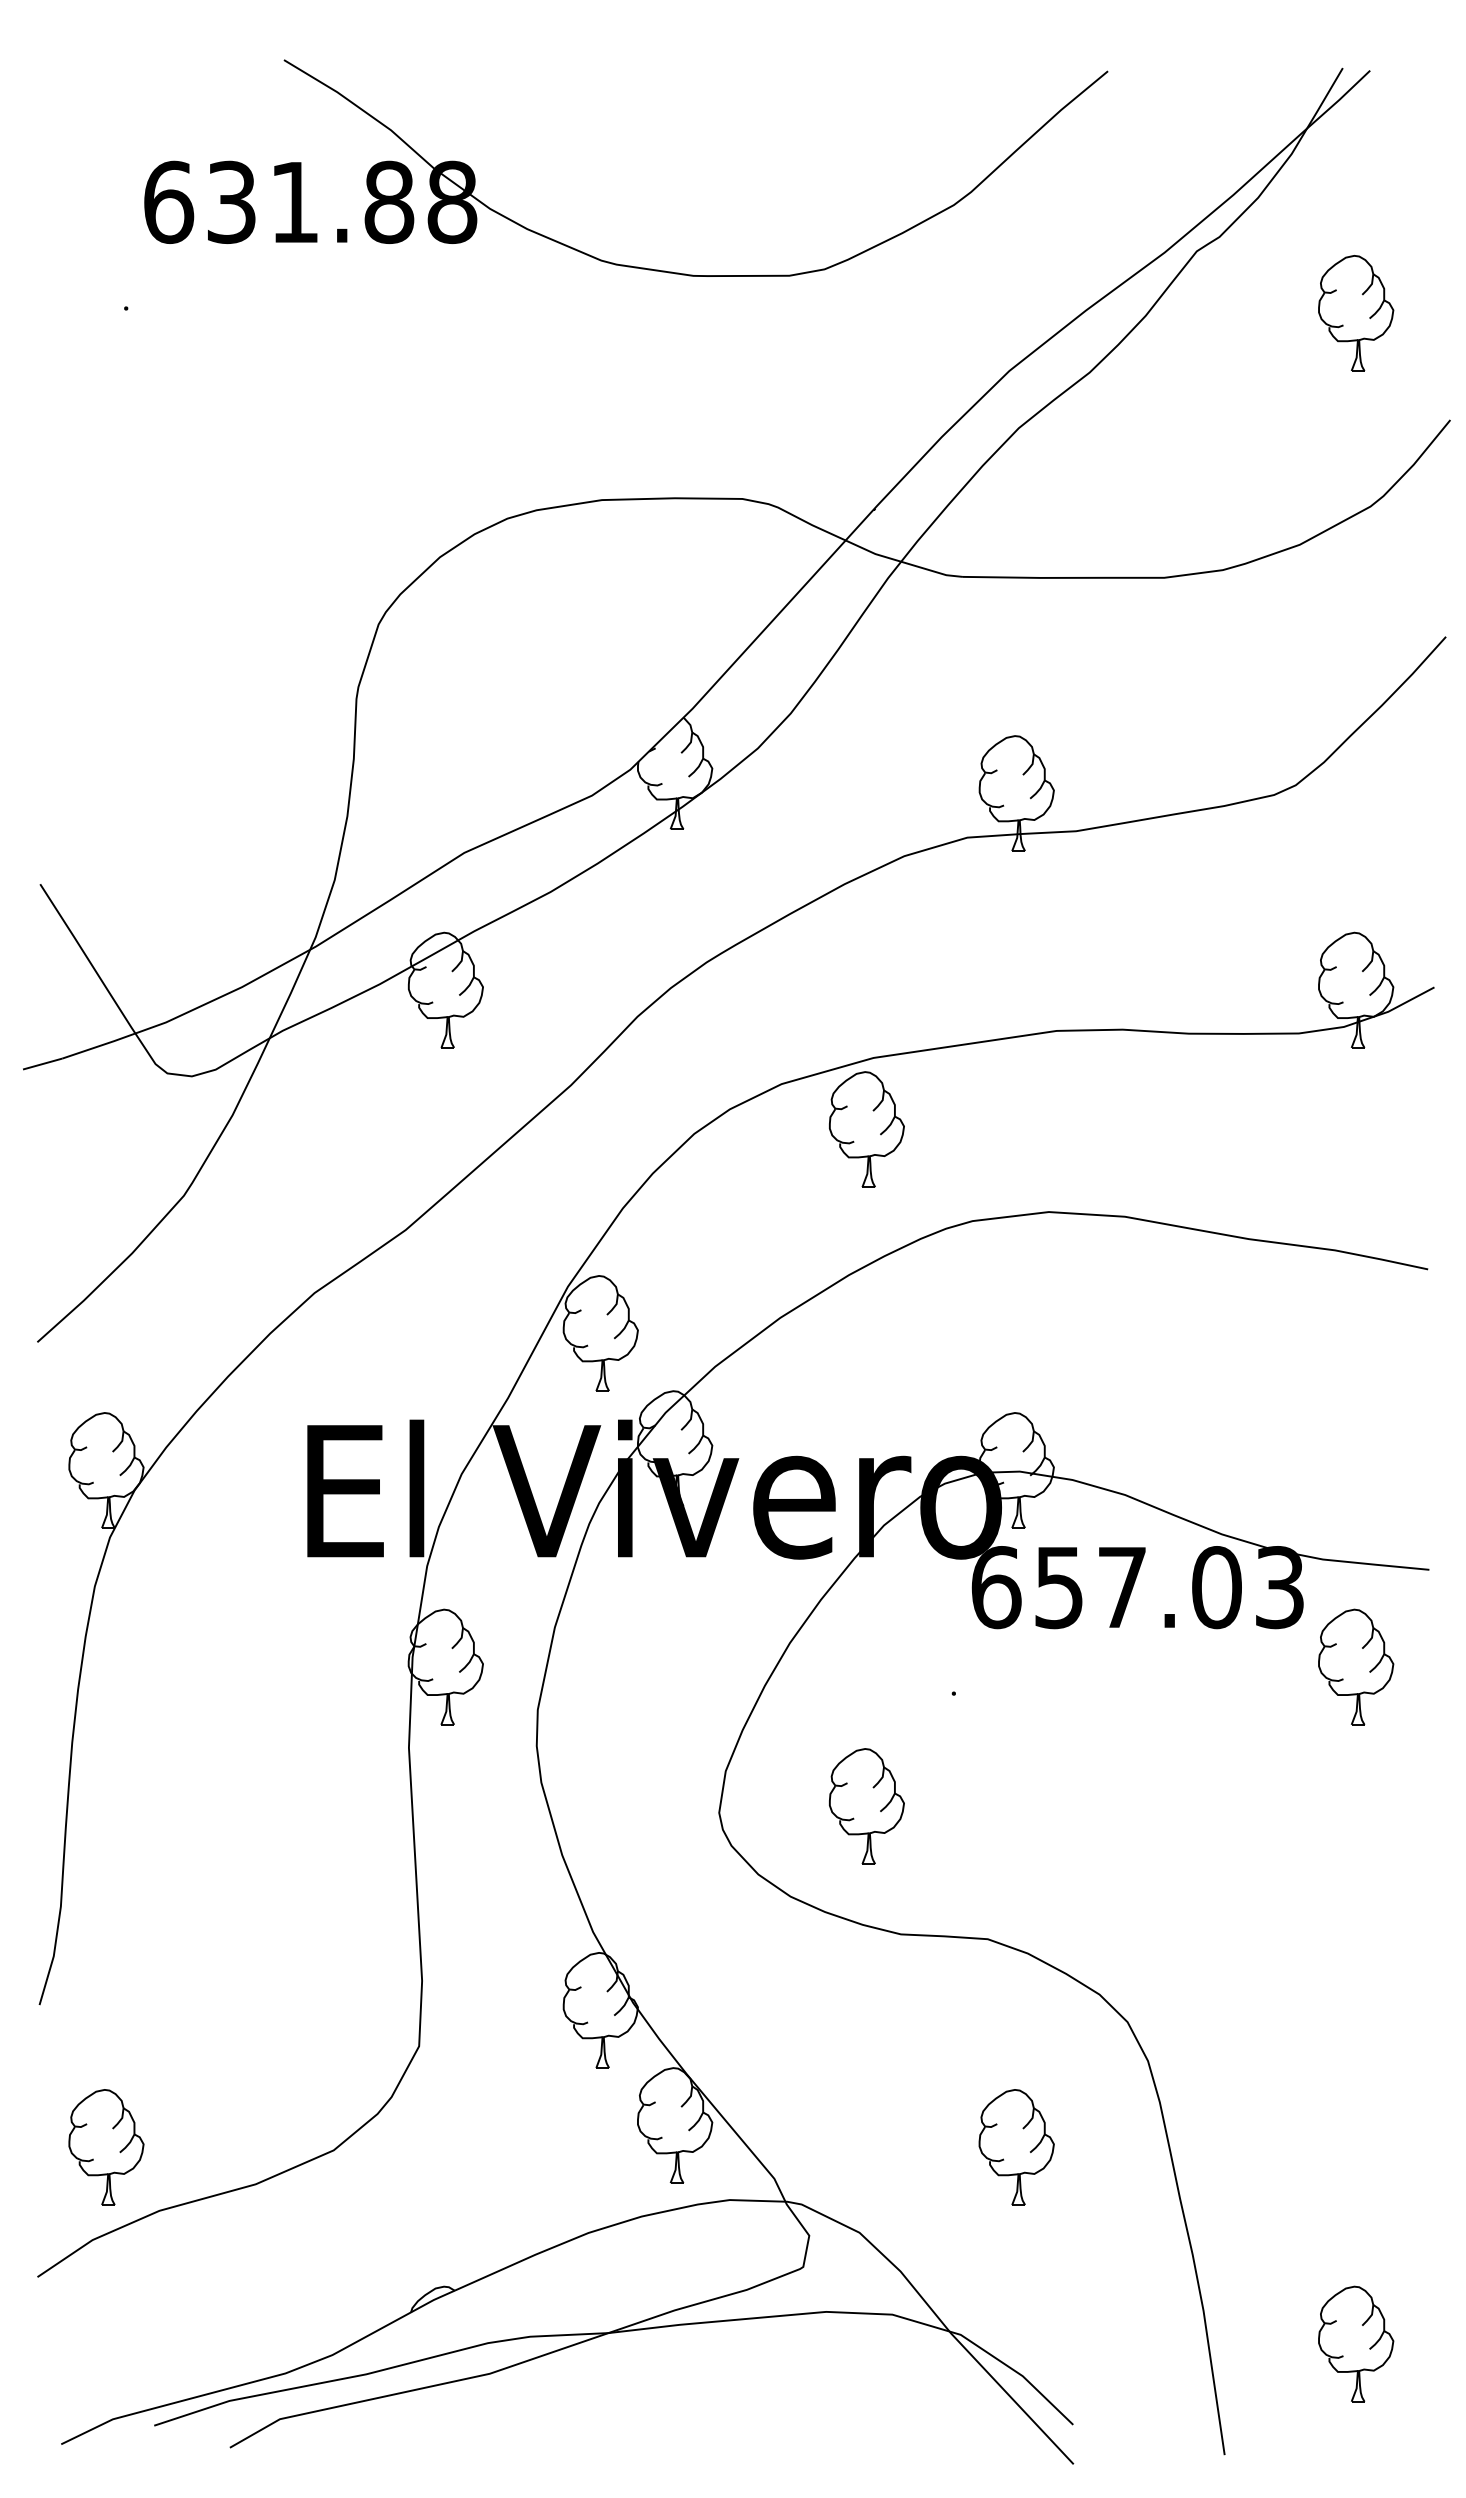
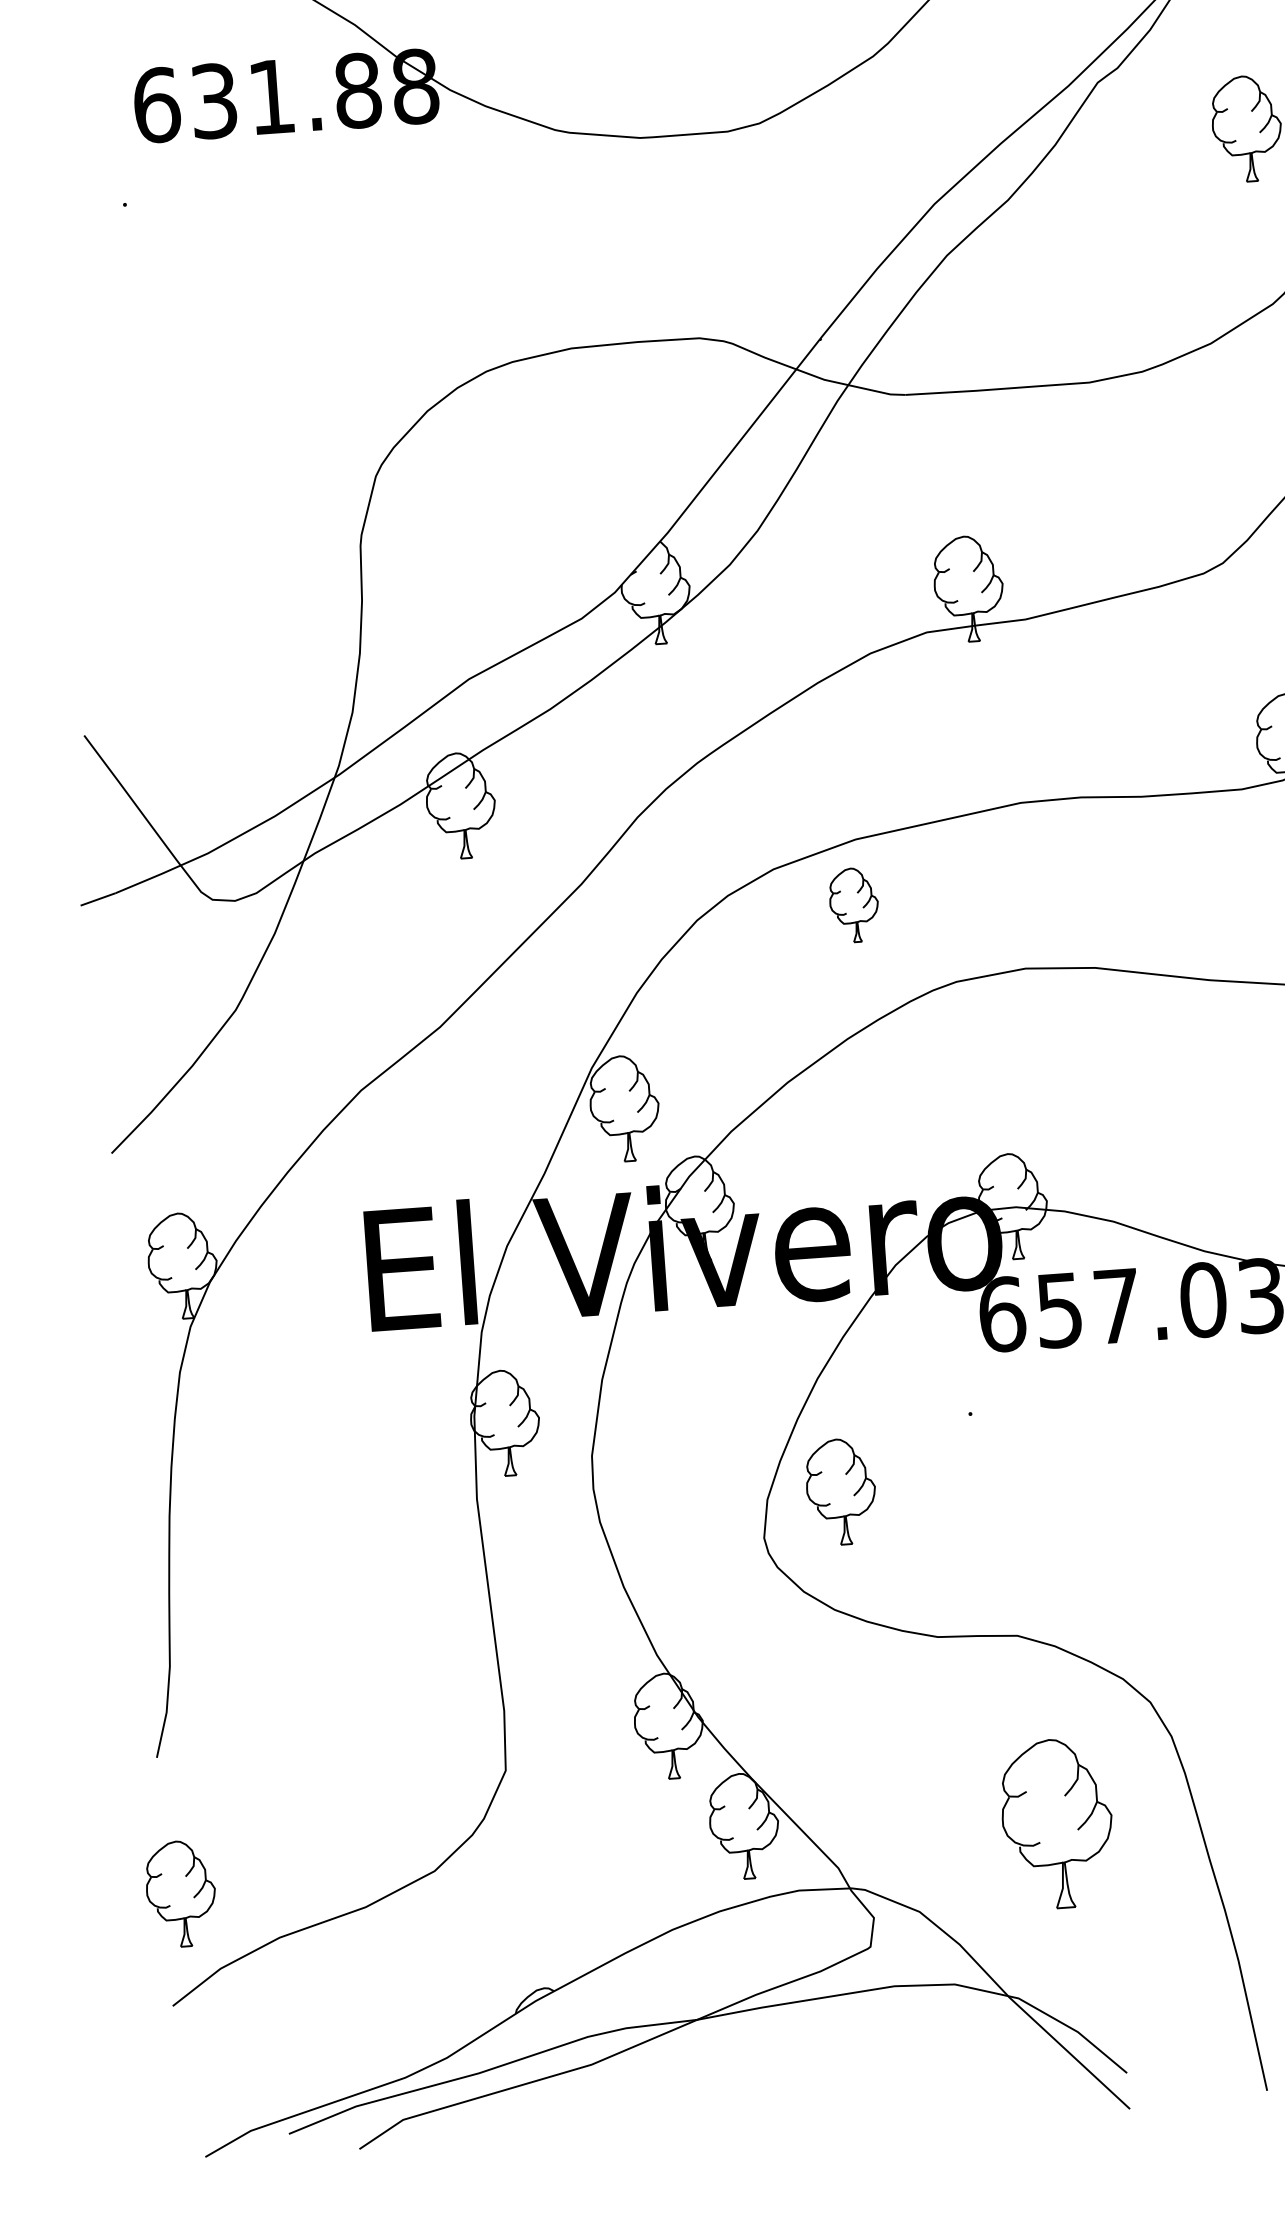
part: (866, 1129) -> (853, 905), size x0.7
part: (866, 1806) -> (840, 1491), moved
part: (106, 2147) -> (181, 1894), moved
part: (1016, 2147) -> (1057, 1823), size x1.6

